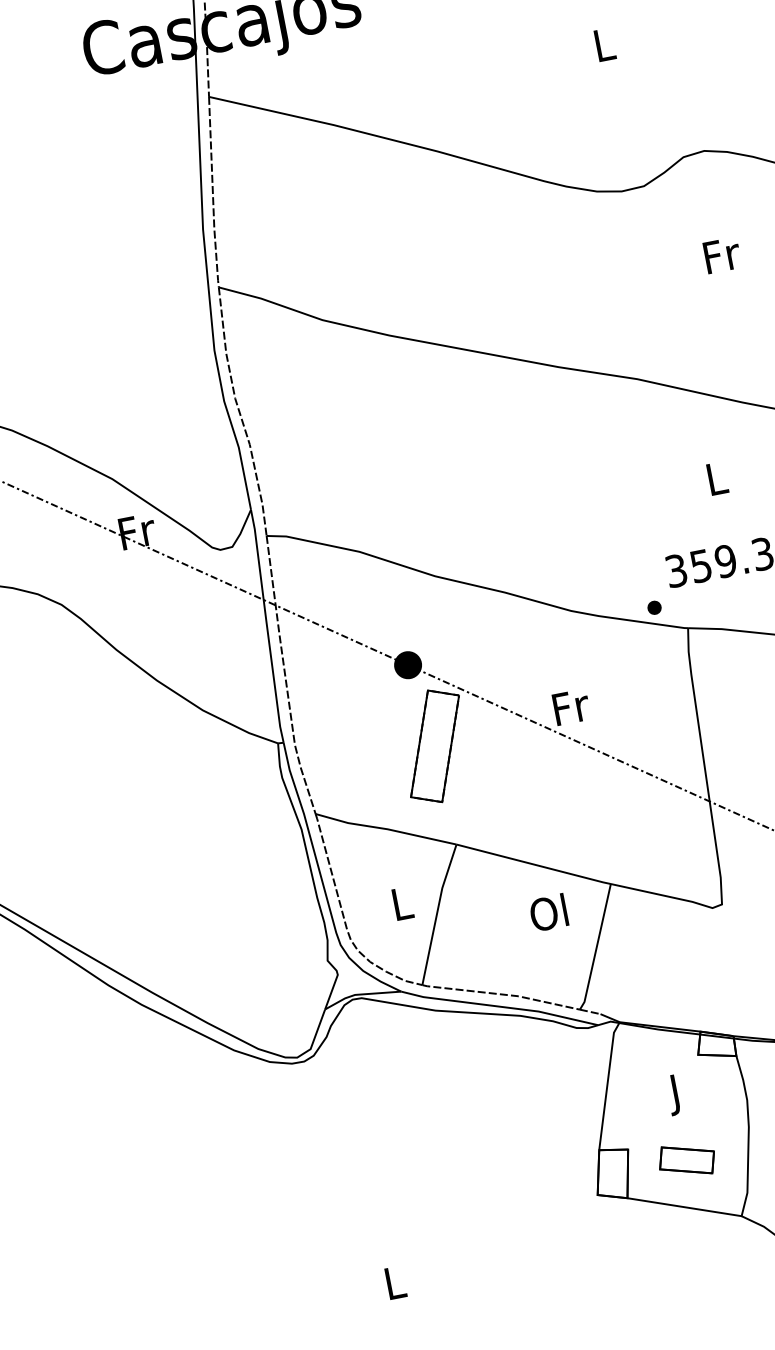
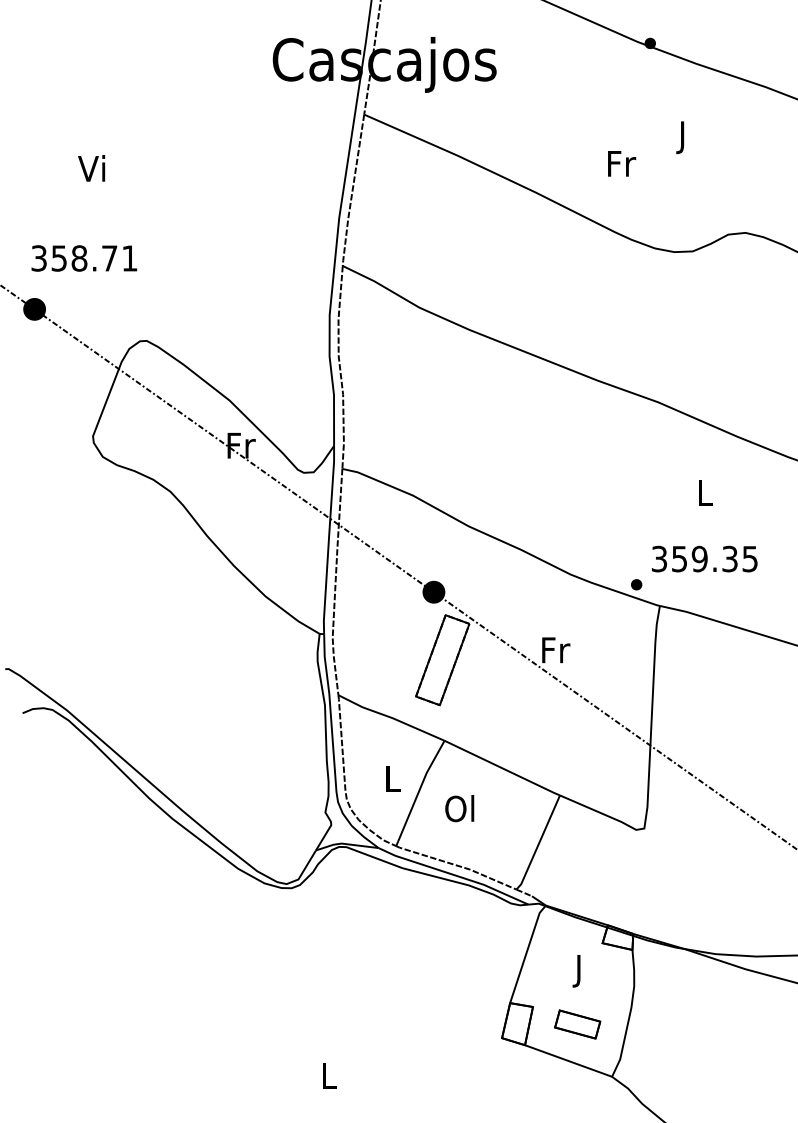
text: (605, 48) -> (683, 137), L -> J
text: (723, 254) -> (622, 163), moved
text: (548, 912) -> (459, 808), moved

